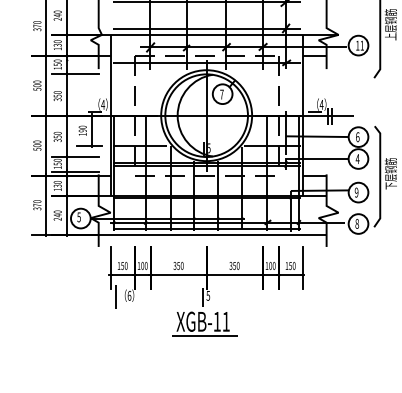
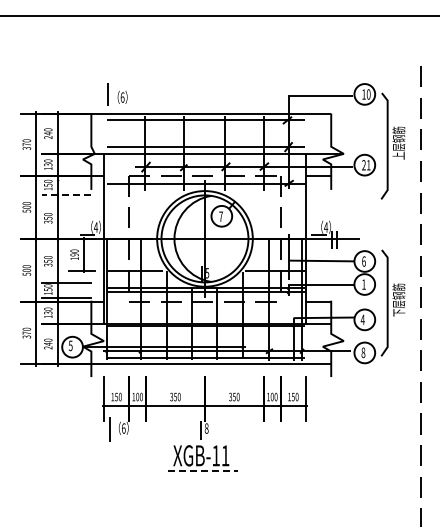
text: (357, 45) -> (363, 165), 11 -> 21
line: (75, 74) -> (66, 195), solid -> dashed
text: (357, 159) -> (363, 284), 4 -> 1
text: (356, 192) -> (362, 319), 9 -> 4
text: (208, 295) -> (206, 428), 5 -> 8
line: (205, 336) -> (203, 471), solid -> dashed

